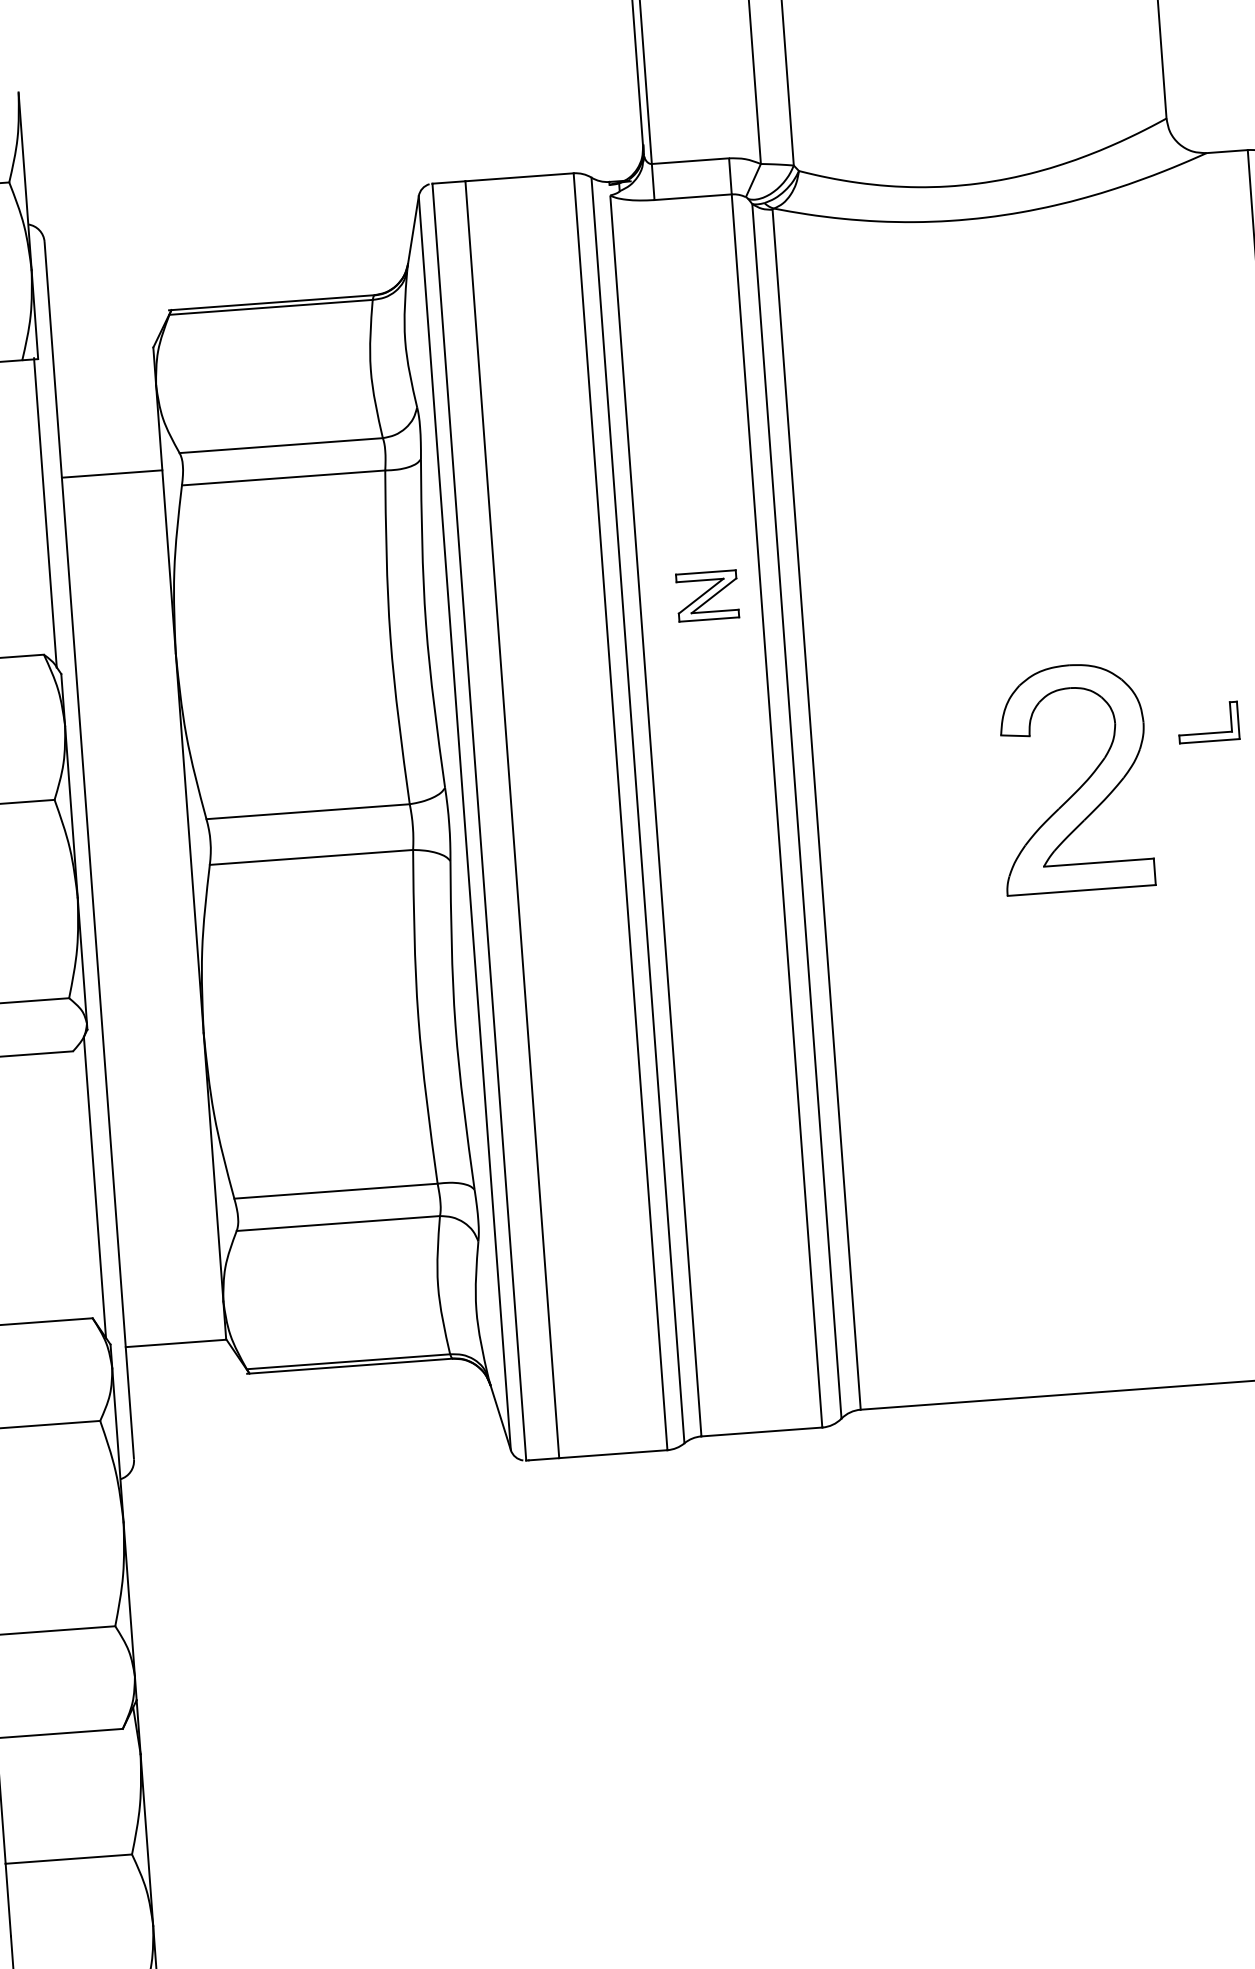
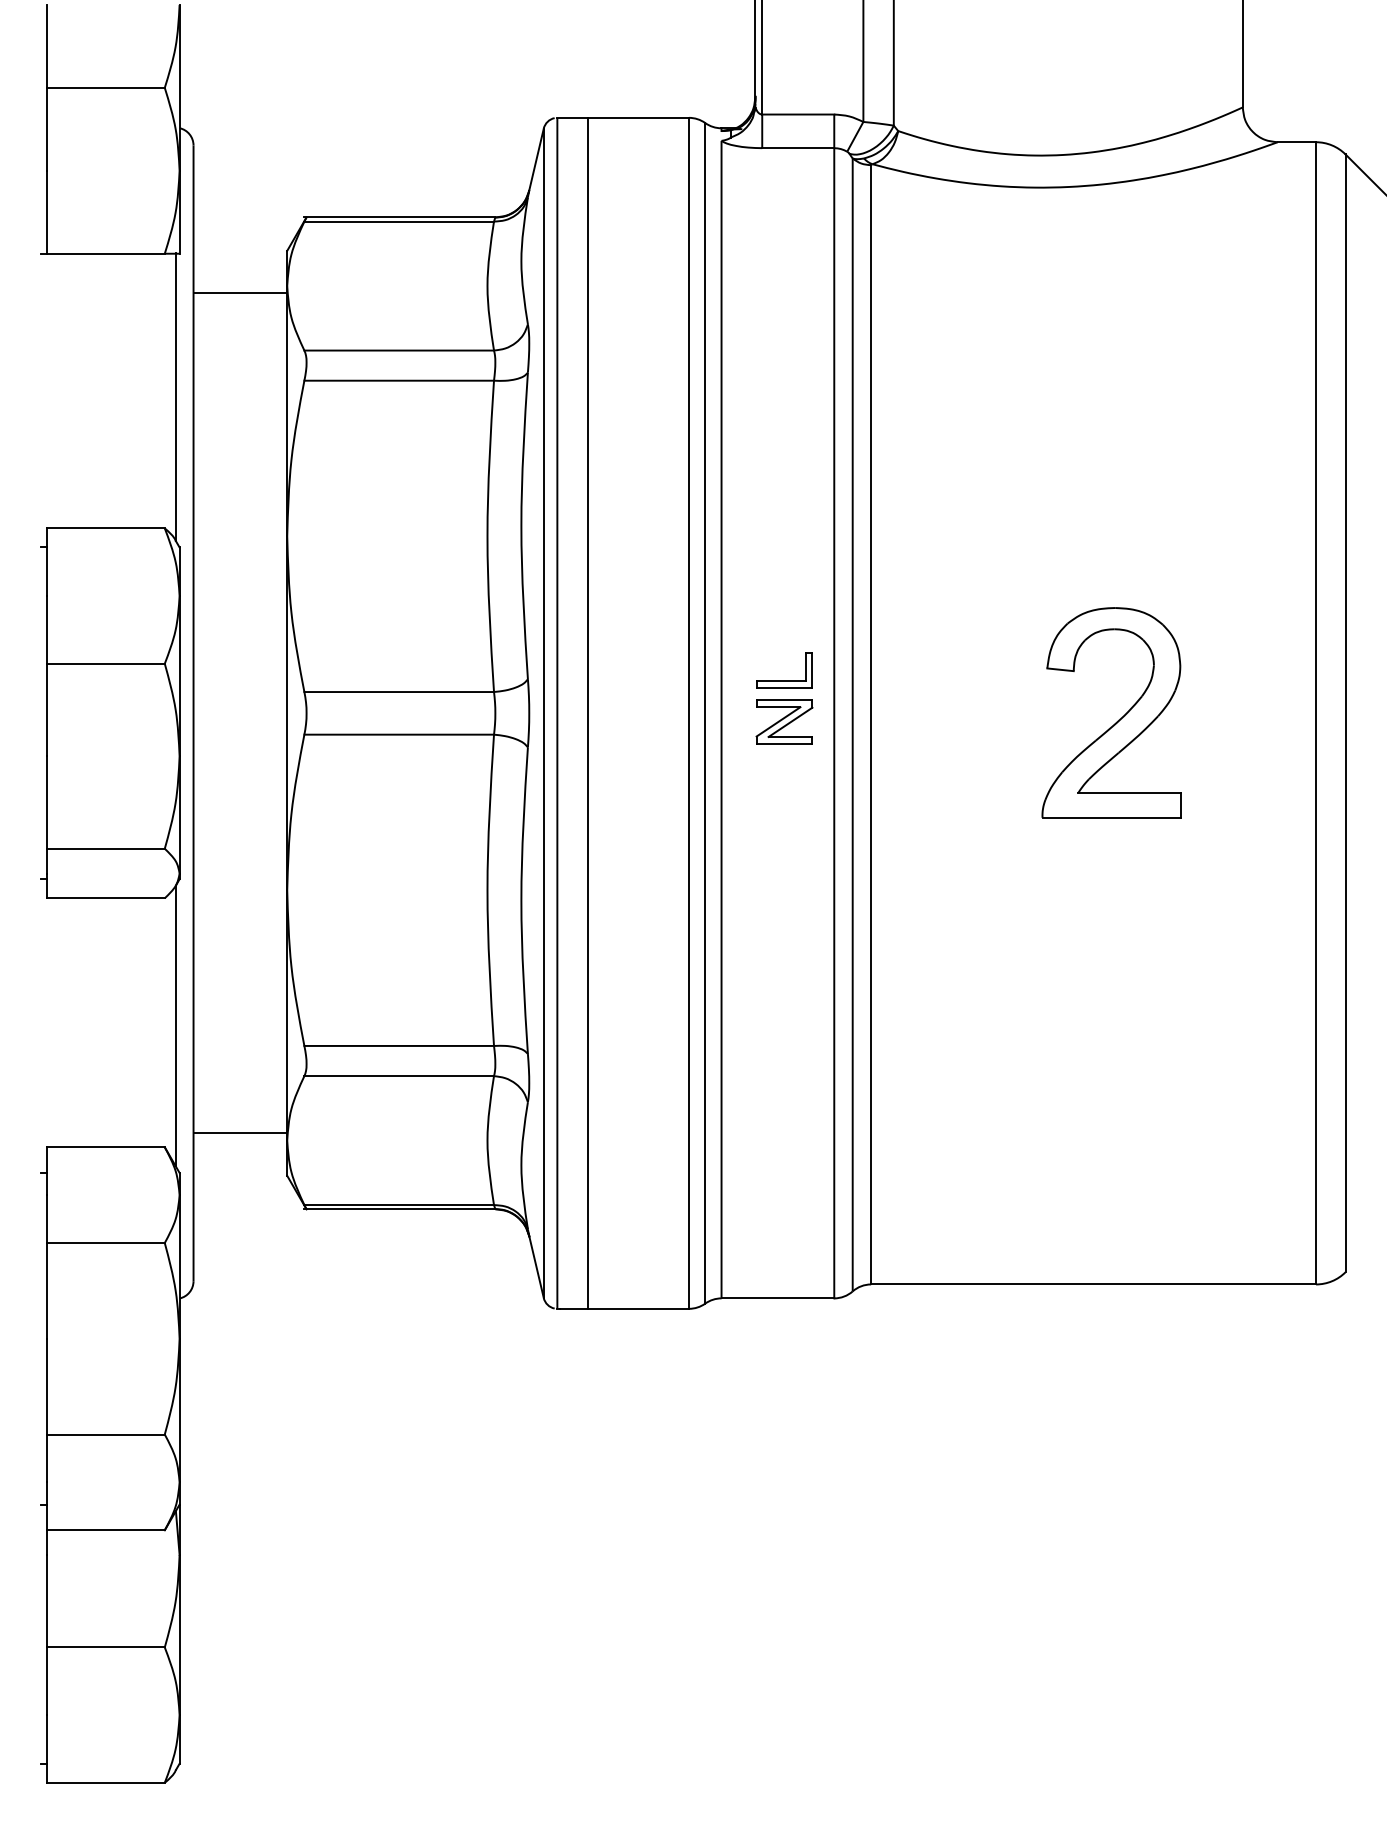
line: (112, 474) -> (240, 293), moved
part: (707, 595) -> (784, 721), moved
part: (1209, 733) -> (784, 680), moved
line: (176, 1343) -> (240, 1133), moved

